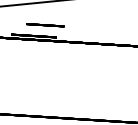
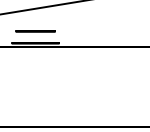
line: (45, 25) -> (35, 31), moved

